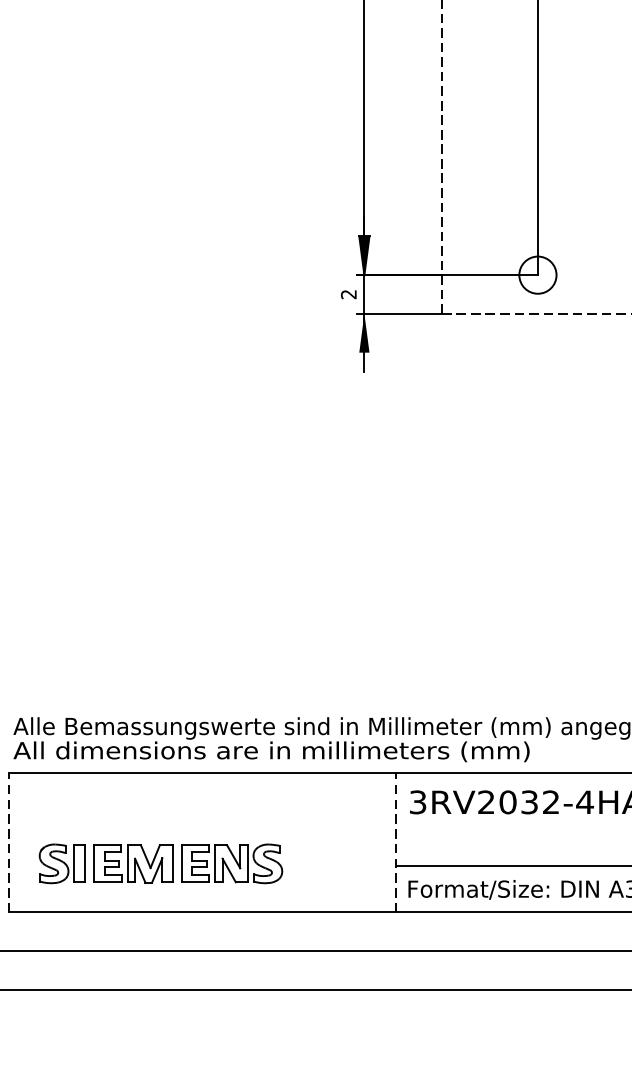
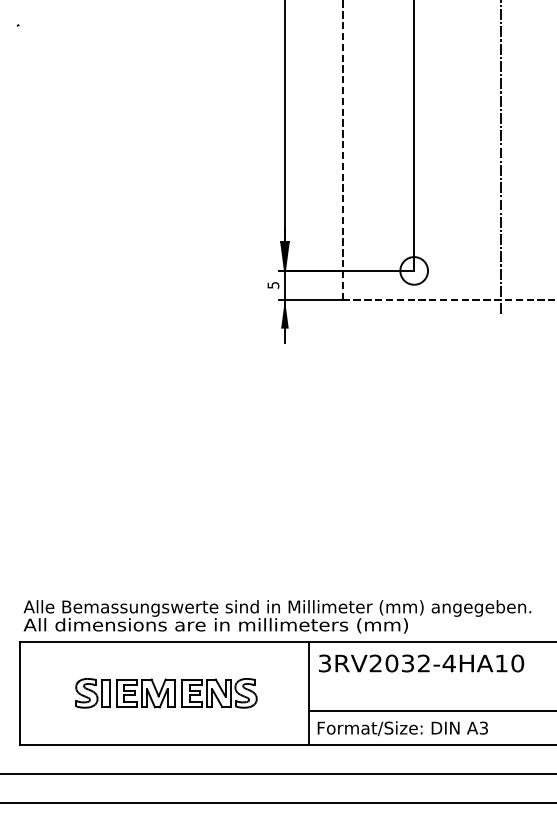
text: (349, 294) -> (273, 285), 2 -> 5
line: (9, 842) -> (20, 693), dashed -> solid
line: (396, 842) -> (308, 693), dashed -> solid
part: (161, 864) -> (166, 693), moved

